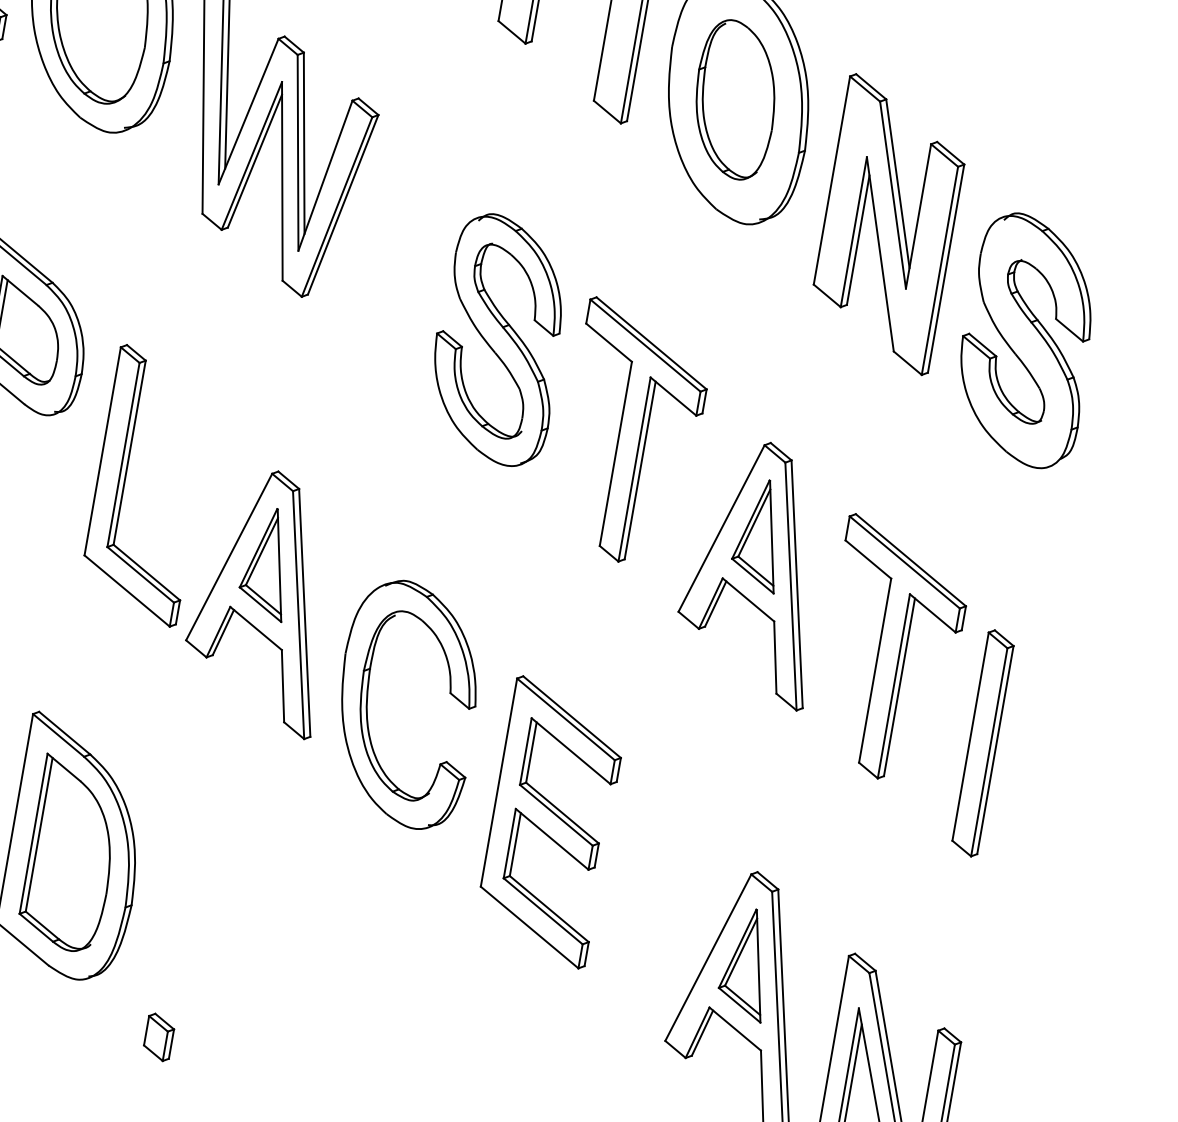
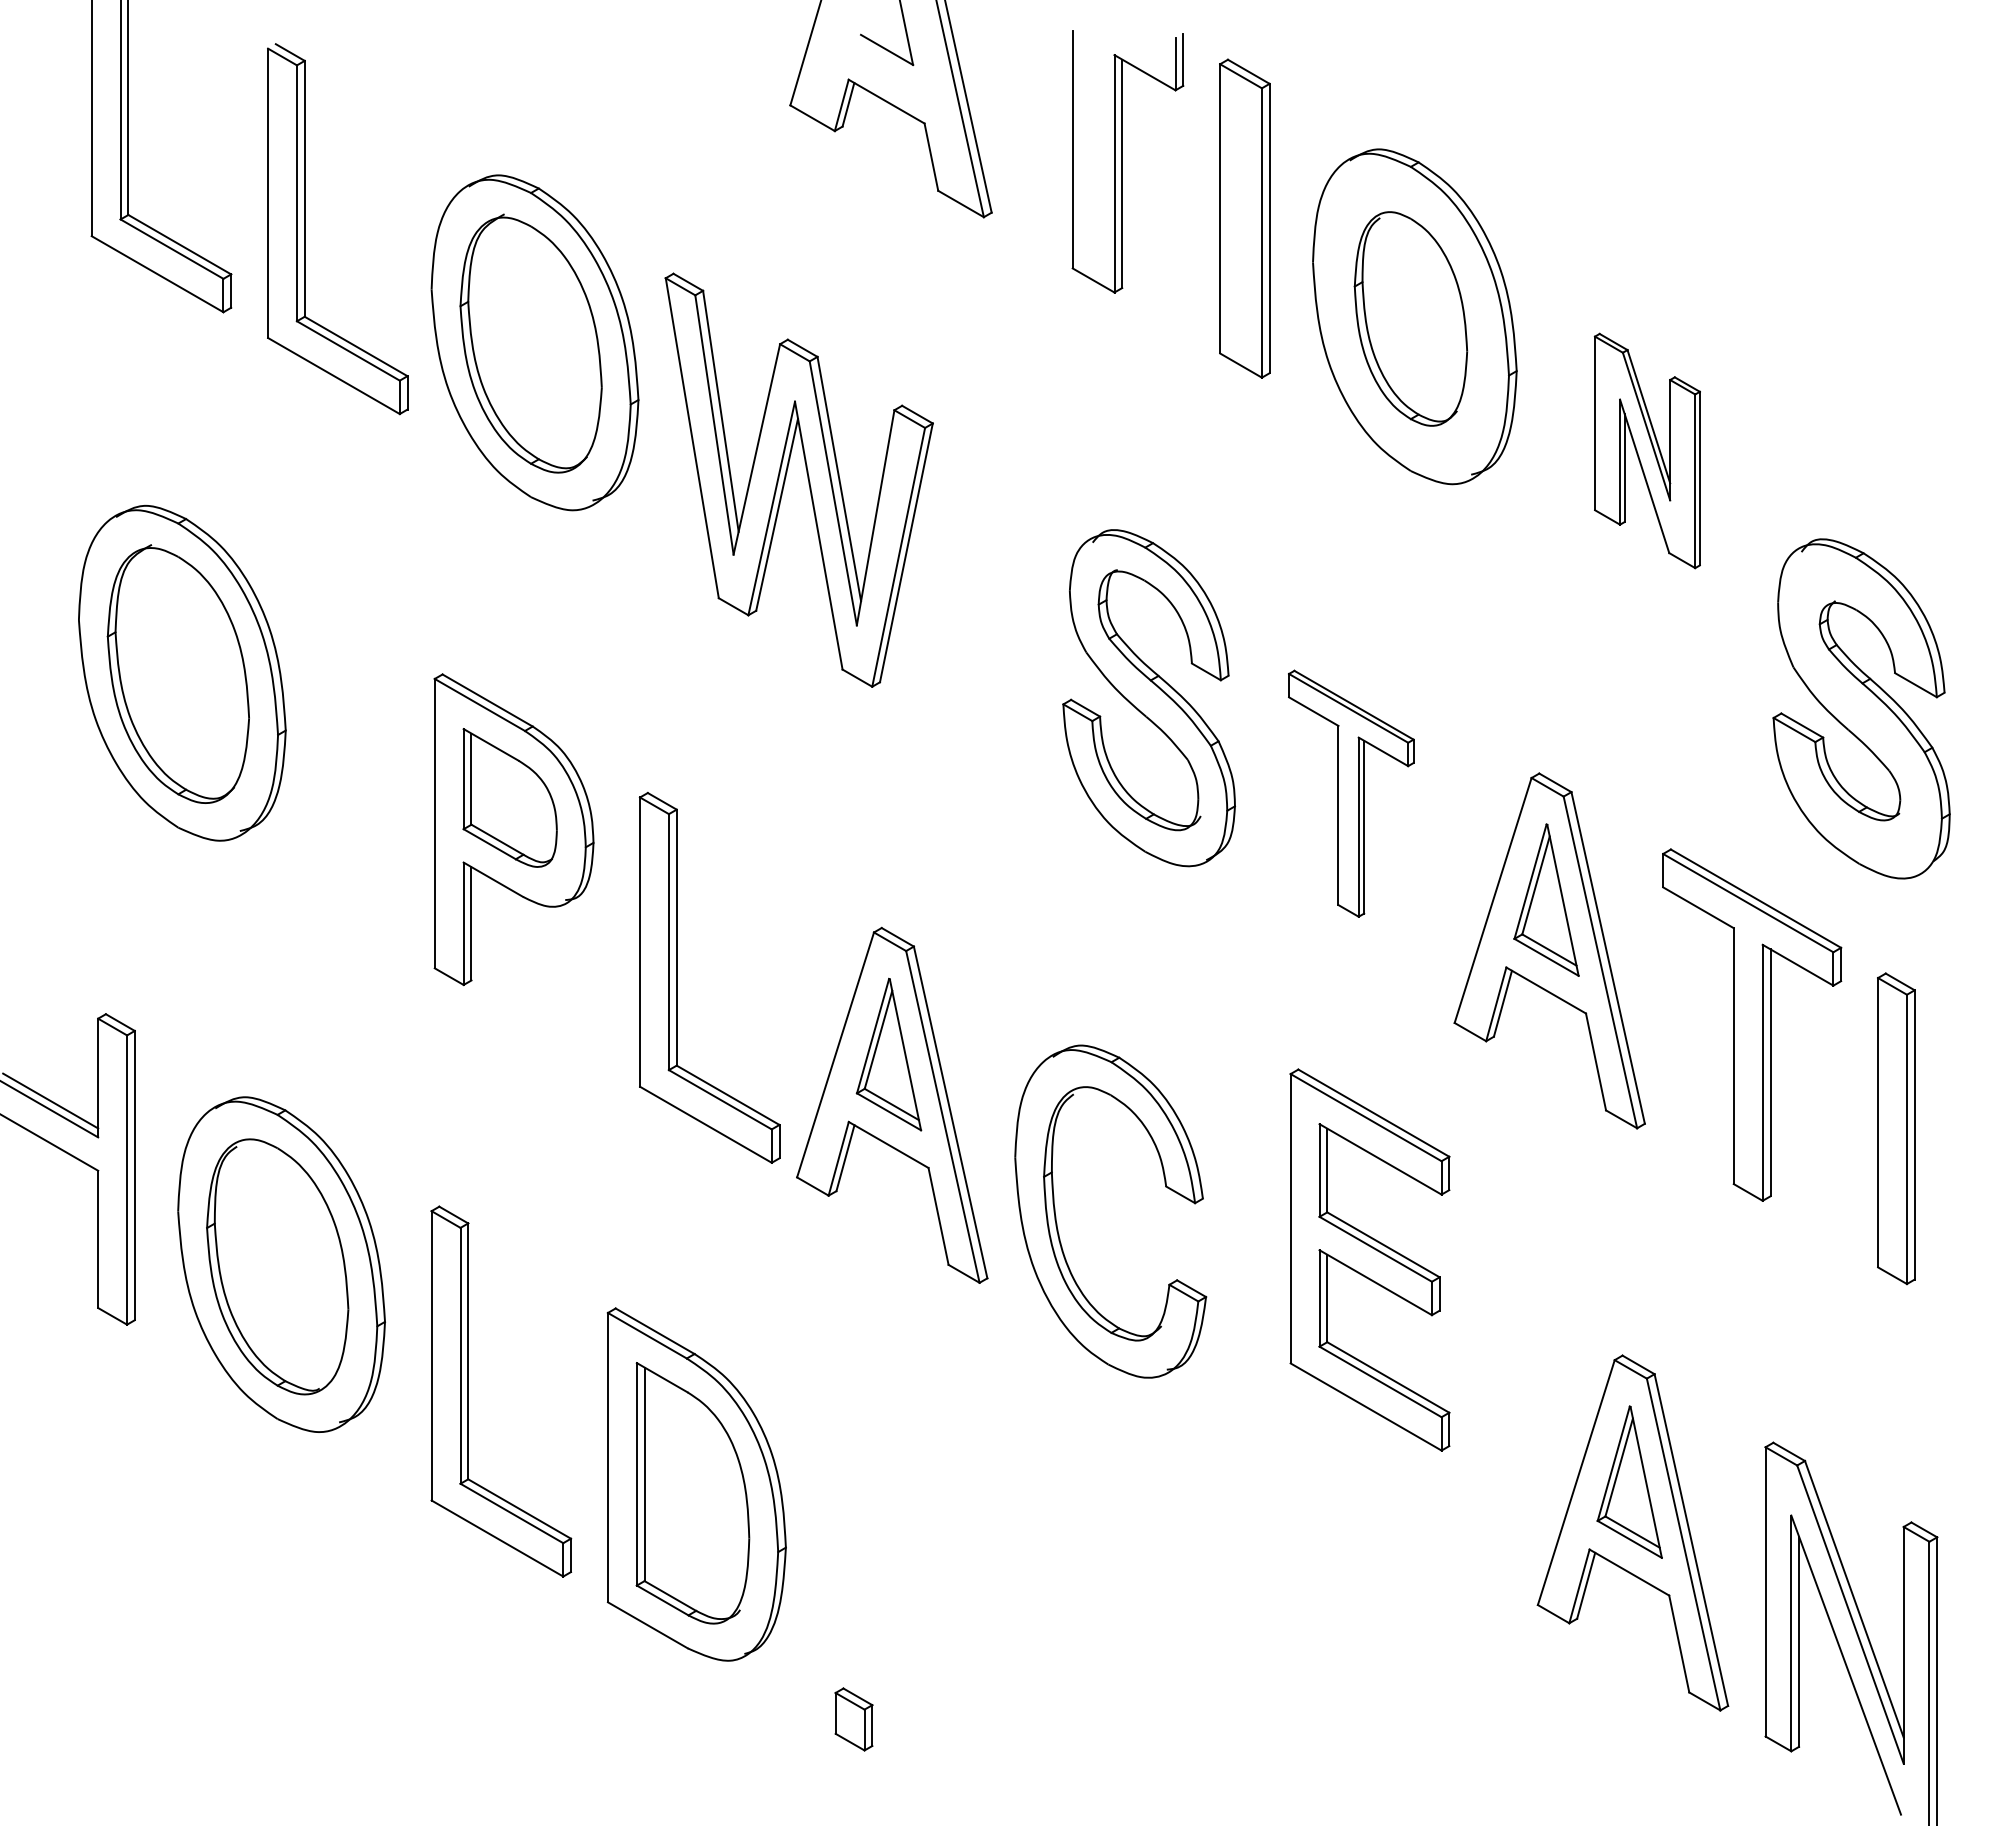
part: (889, 224) -> (1647, 450), size x0.6
part: (1027, 340) -> (1861, 708), moved
part: (633, 433) -> (1351, 793), size x0.7
part: (550, 821) -> (1369, 1259), moved

